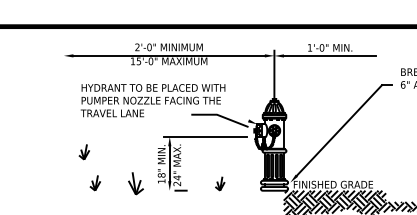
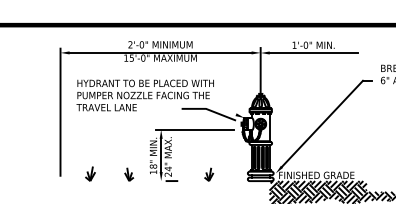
line: (63, 118) -> (60, 112), added
part: (83, 152) -> (79, 144), removed
part: (136, 183) -> (129, 174), size x0.62

